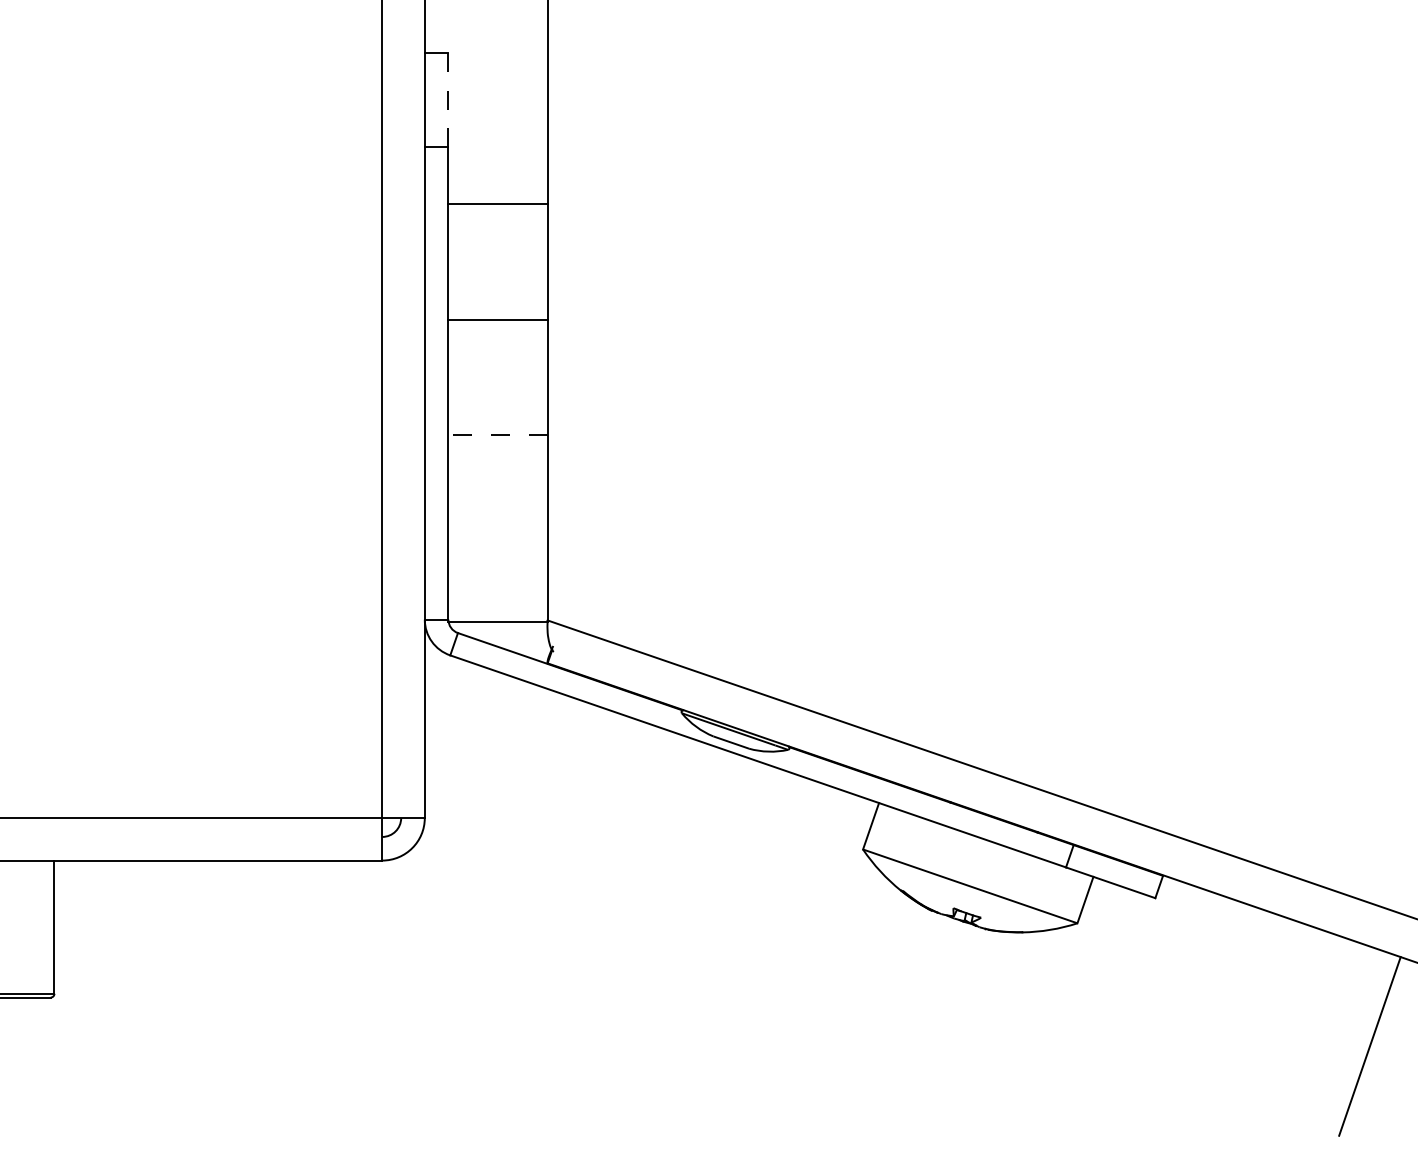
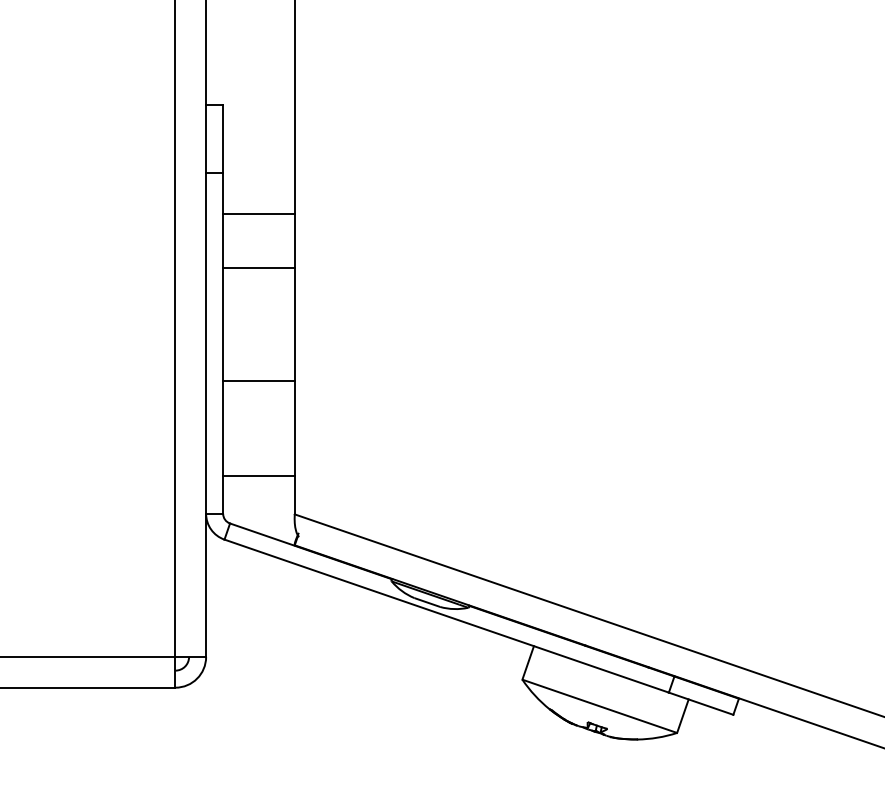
line: (448, 100) -> (223, 139), dashed -> solid
line: (497, 319) -> (258, 268), moved
line: (498, 435) -> (259, 380), dashed -> solid
line: (497, 621) -> (258, 476), moved

